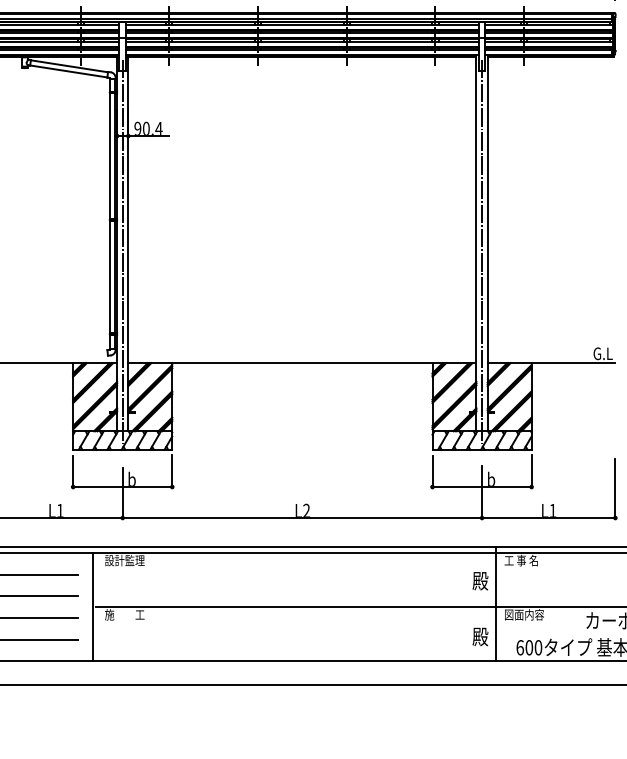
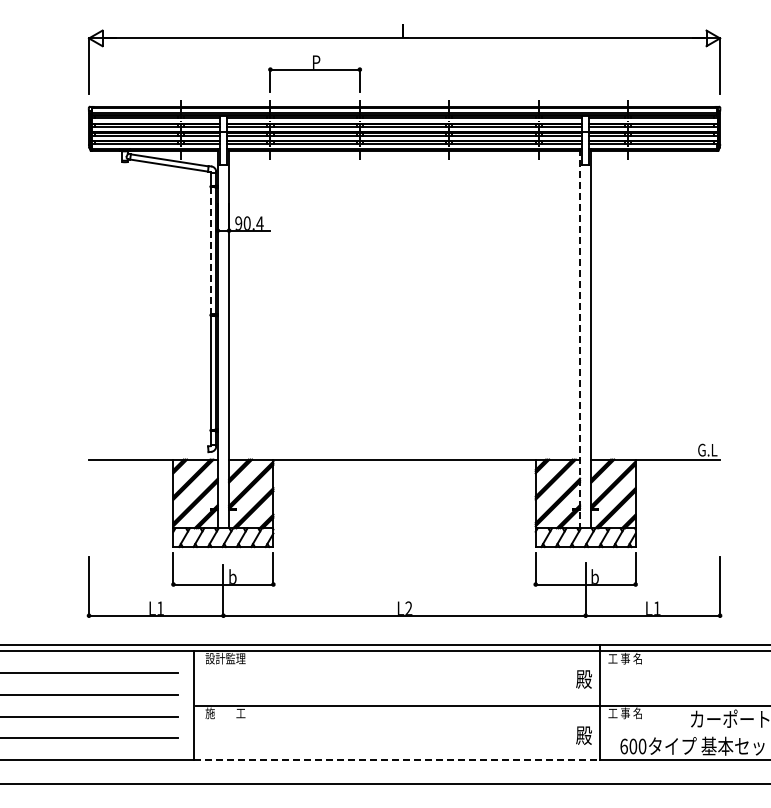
line: (109, 156) -> (210, 251), solid -> dashed
line: (476, 243) -> (580, 339), solid -> dashed
line: (122, 250) -> (223, 346), removed
line: (481, 250) -> (585, 346), removed
text: (524, 614) -> (628, 713), 図面内容 -> 工 事 名
line: (294, 661) -> (396, 760), solid -> dashed

